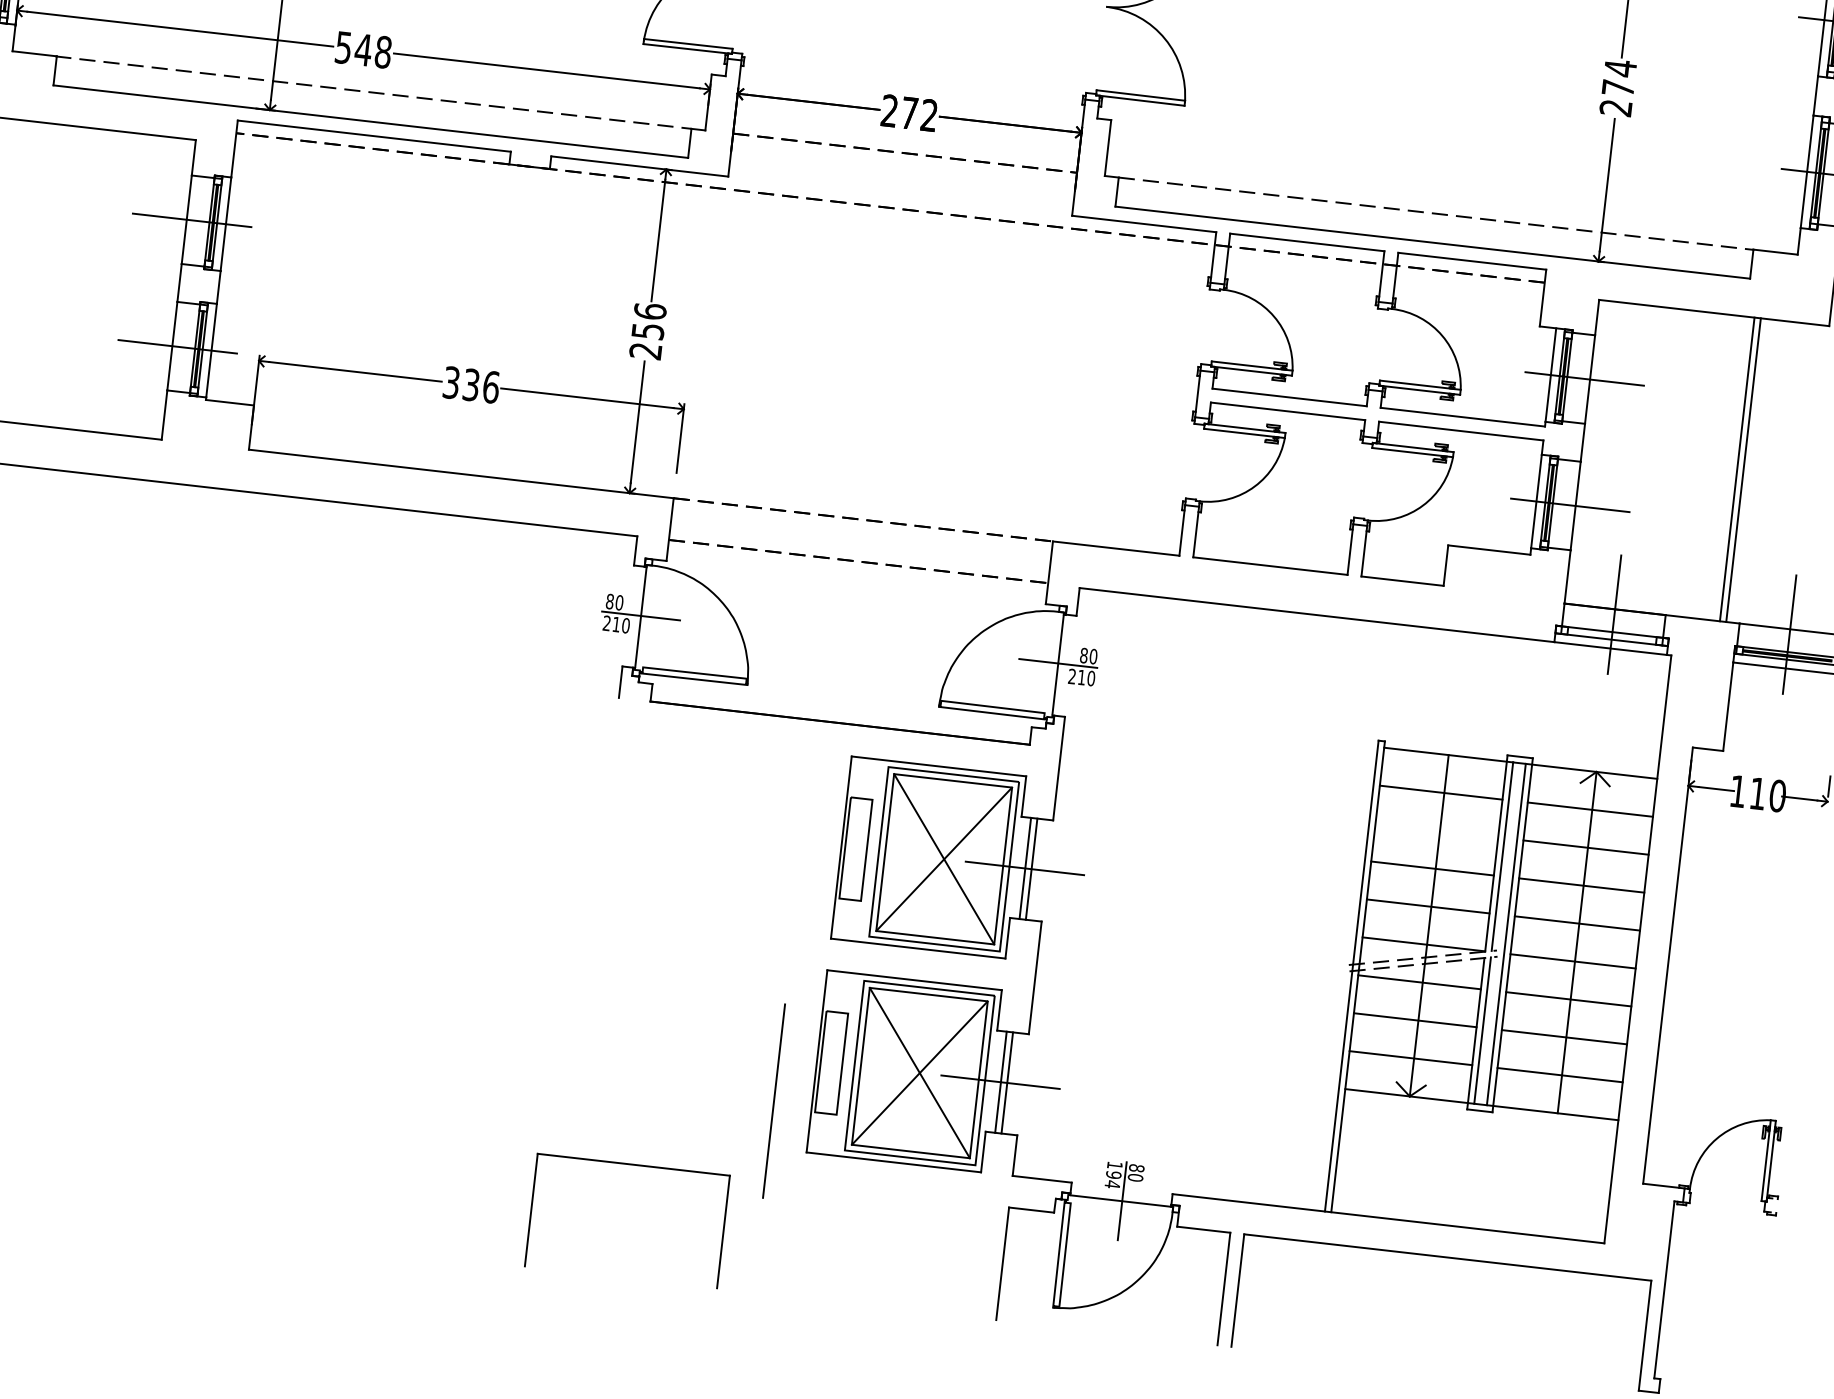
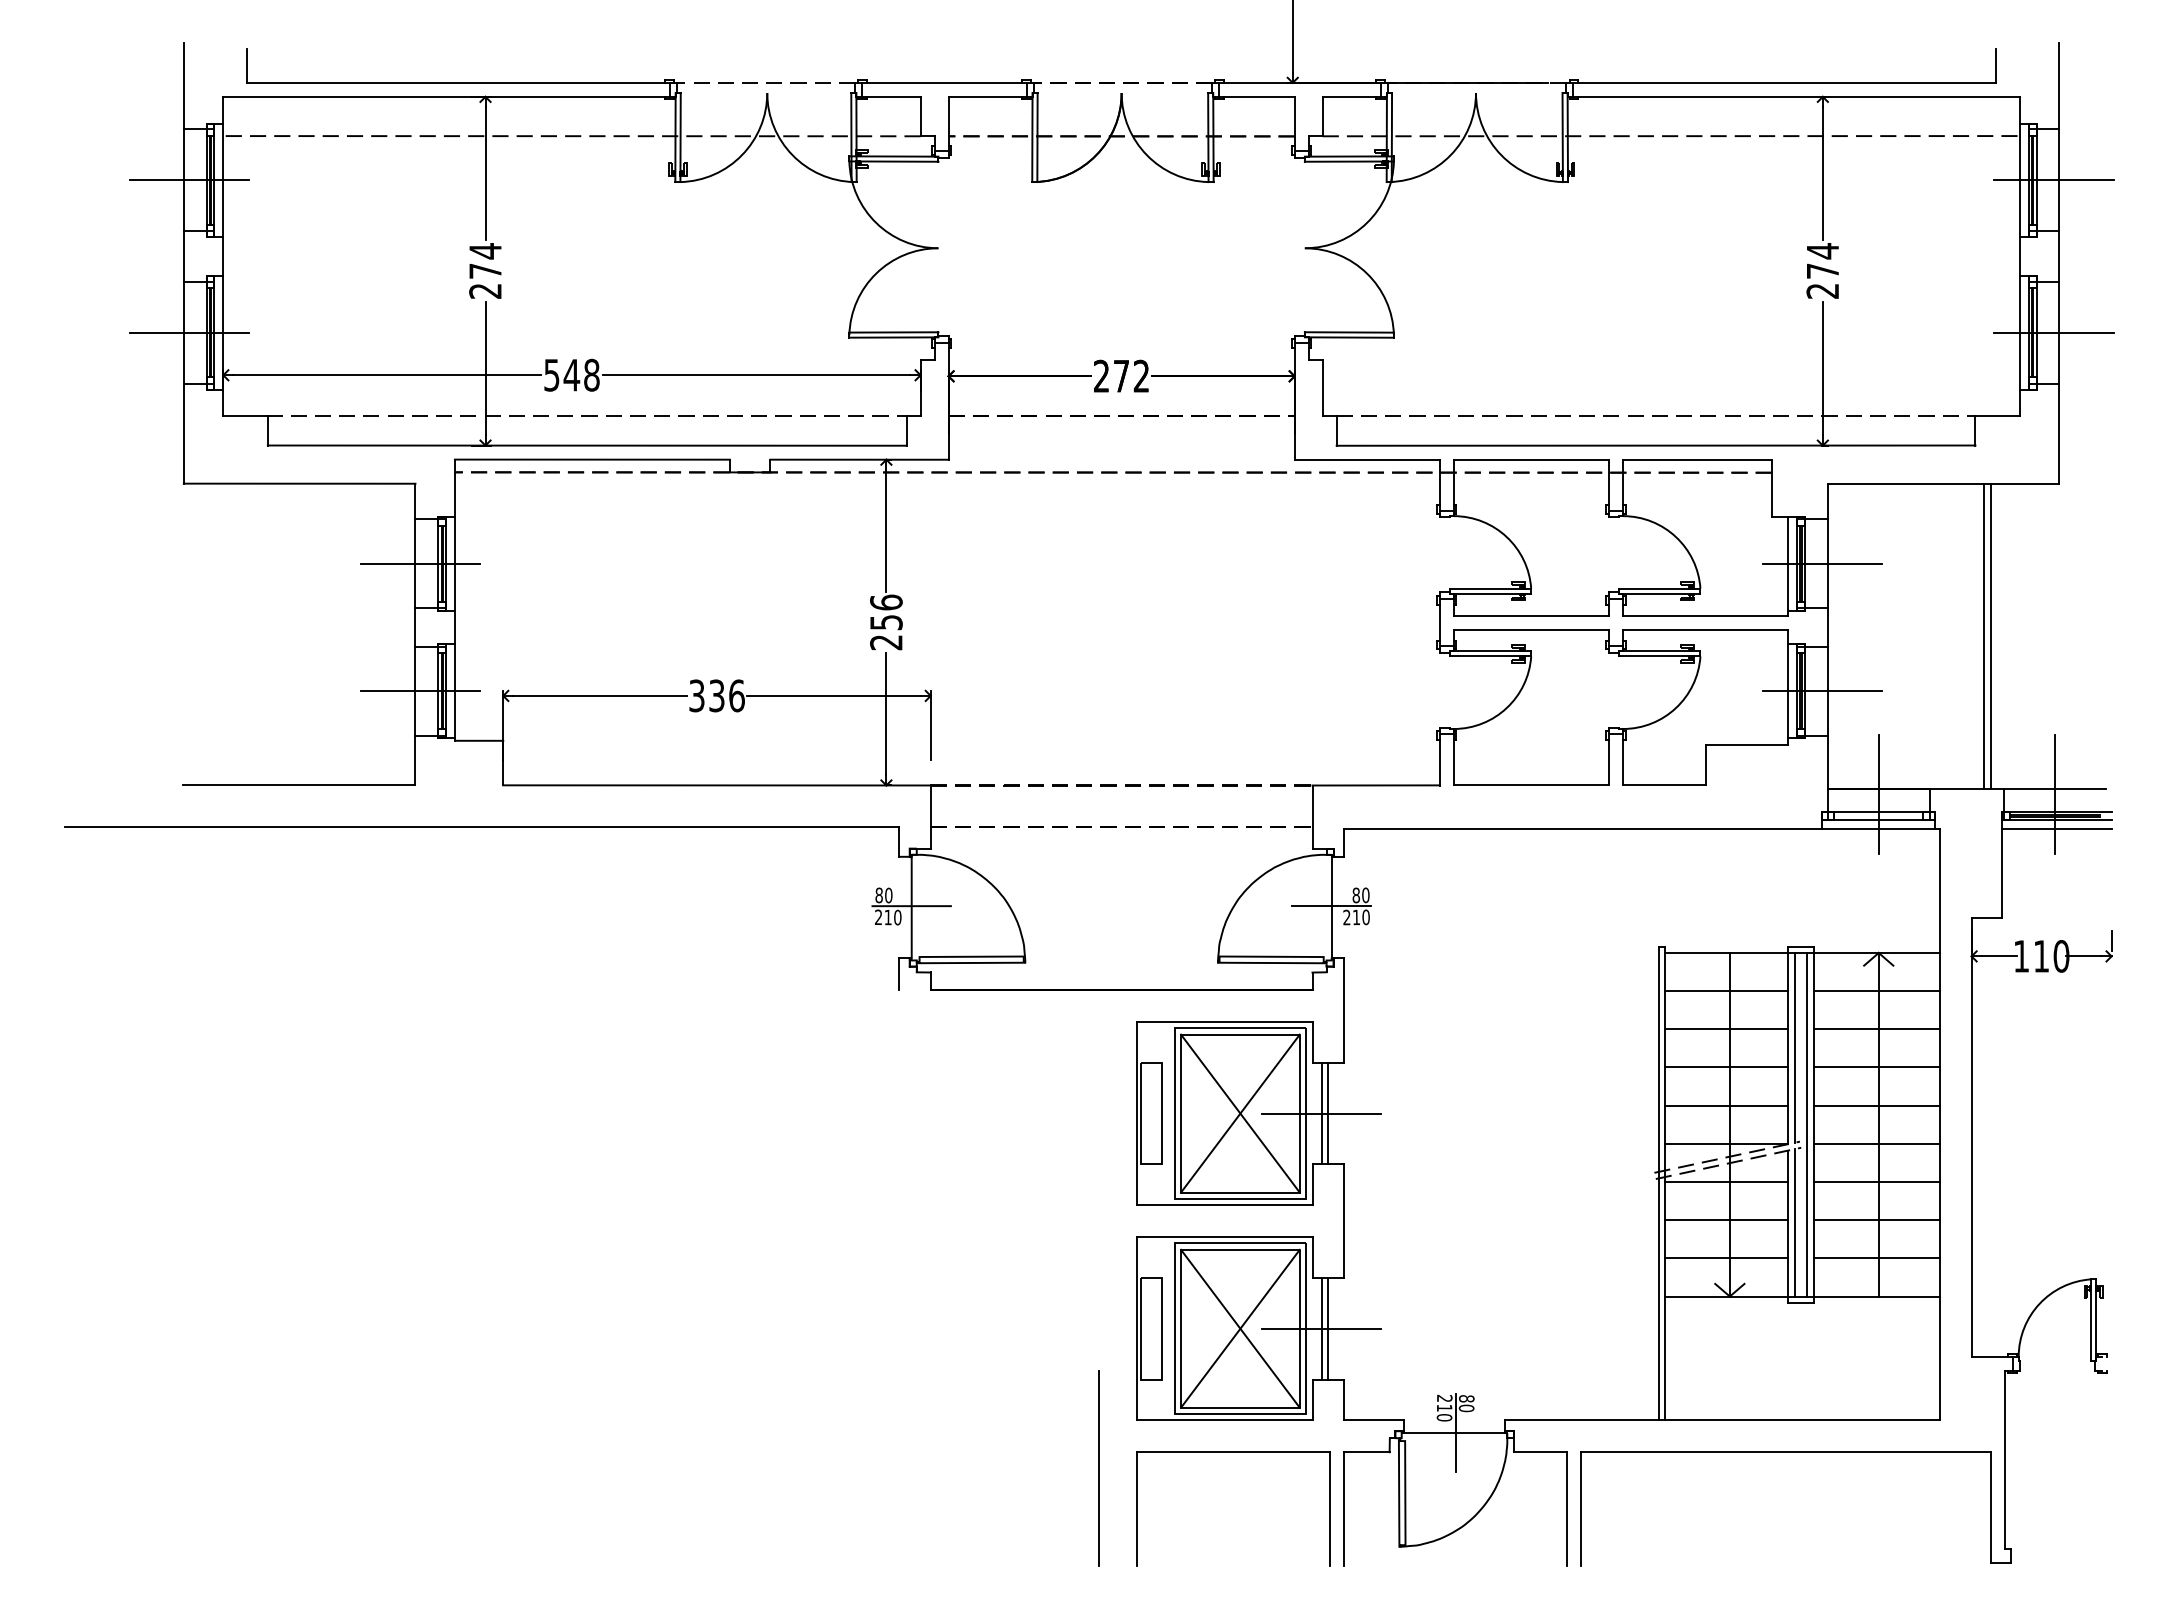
line: (1436, 830) -> (1726, 1029), added
line: (773, 1101) -> (1098, 1468), moved
part: (633, 1165) -> (1233, 1452), moved
text: (1113, 1174) -> (1444, 1407), 194 -> 210

